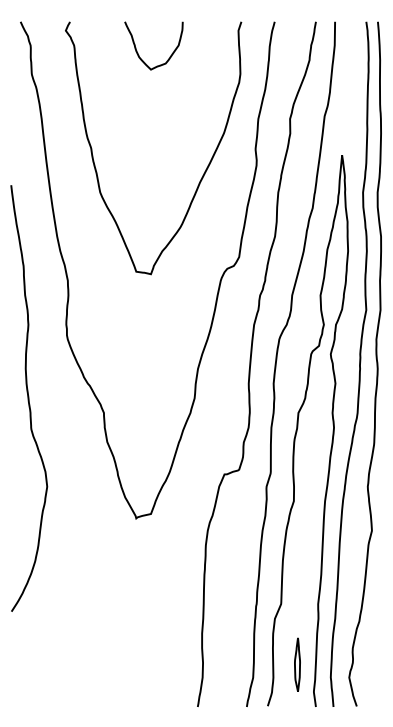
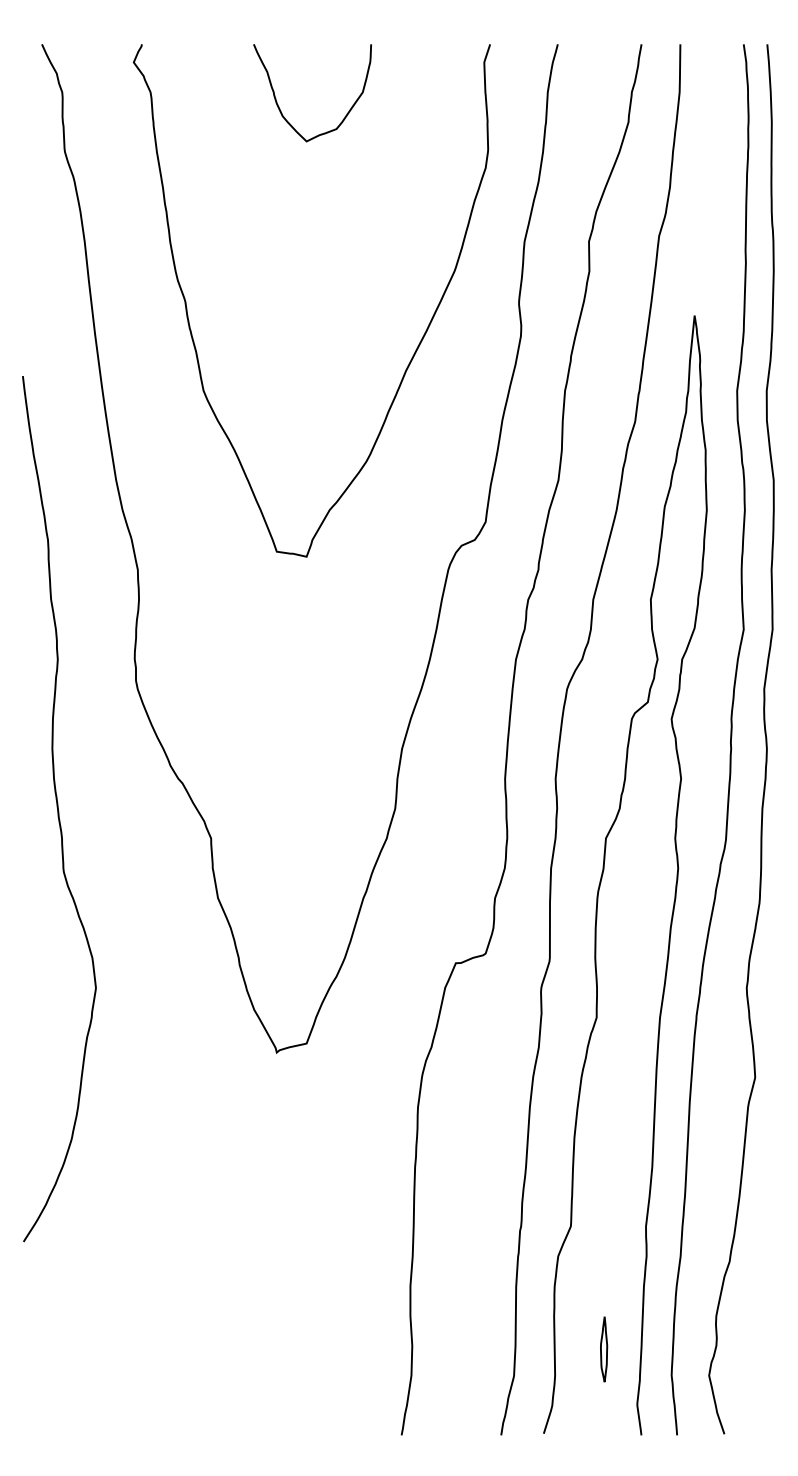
part: (297, 664) -> (604, 1349), size x0.6

